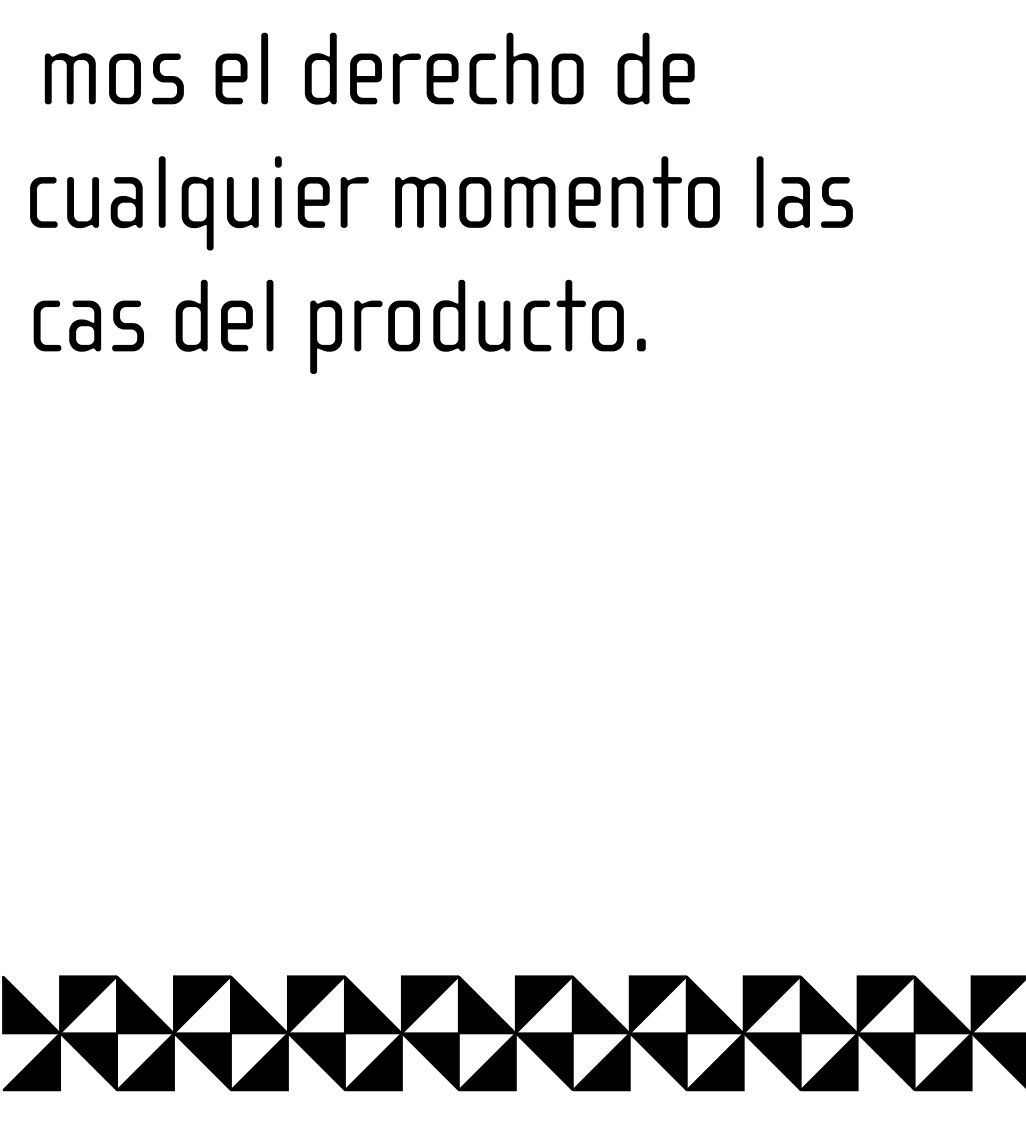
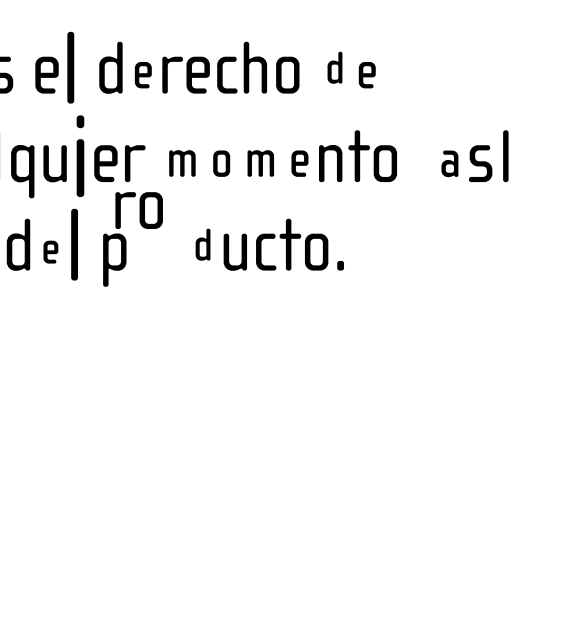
part: (264, 68) -> (70, 67), size x1.4
part: (633, 68) -> (334, 67), size x0.6
part: (365, 78) -> (142, 74), size x0.7
part: (678, 78) -> (367, 74), size x0.7
part: (278, 191) -> (80, 155), size x1.6
part: (759, 191) -> (505, 155), moved
part: (420, 201) -> (182, 162), size x0.7
part: (529, 201) -> (260, 162), size x0.7
part: (475, 202) -> (221, 163), size x0.7
part: (584, 202) -> (299, 163), size x0.7
part: (793, 202) -> (449, 163), size x0.7
part: (269, 315) -> (74, 244), size x1.4
part: (449, 315) -> (203, 244), size x0.6
part: (236, 325) -> (50, 251), size x0.6
part: (386, 325) -> (138, 210), moved

